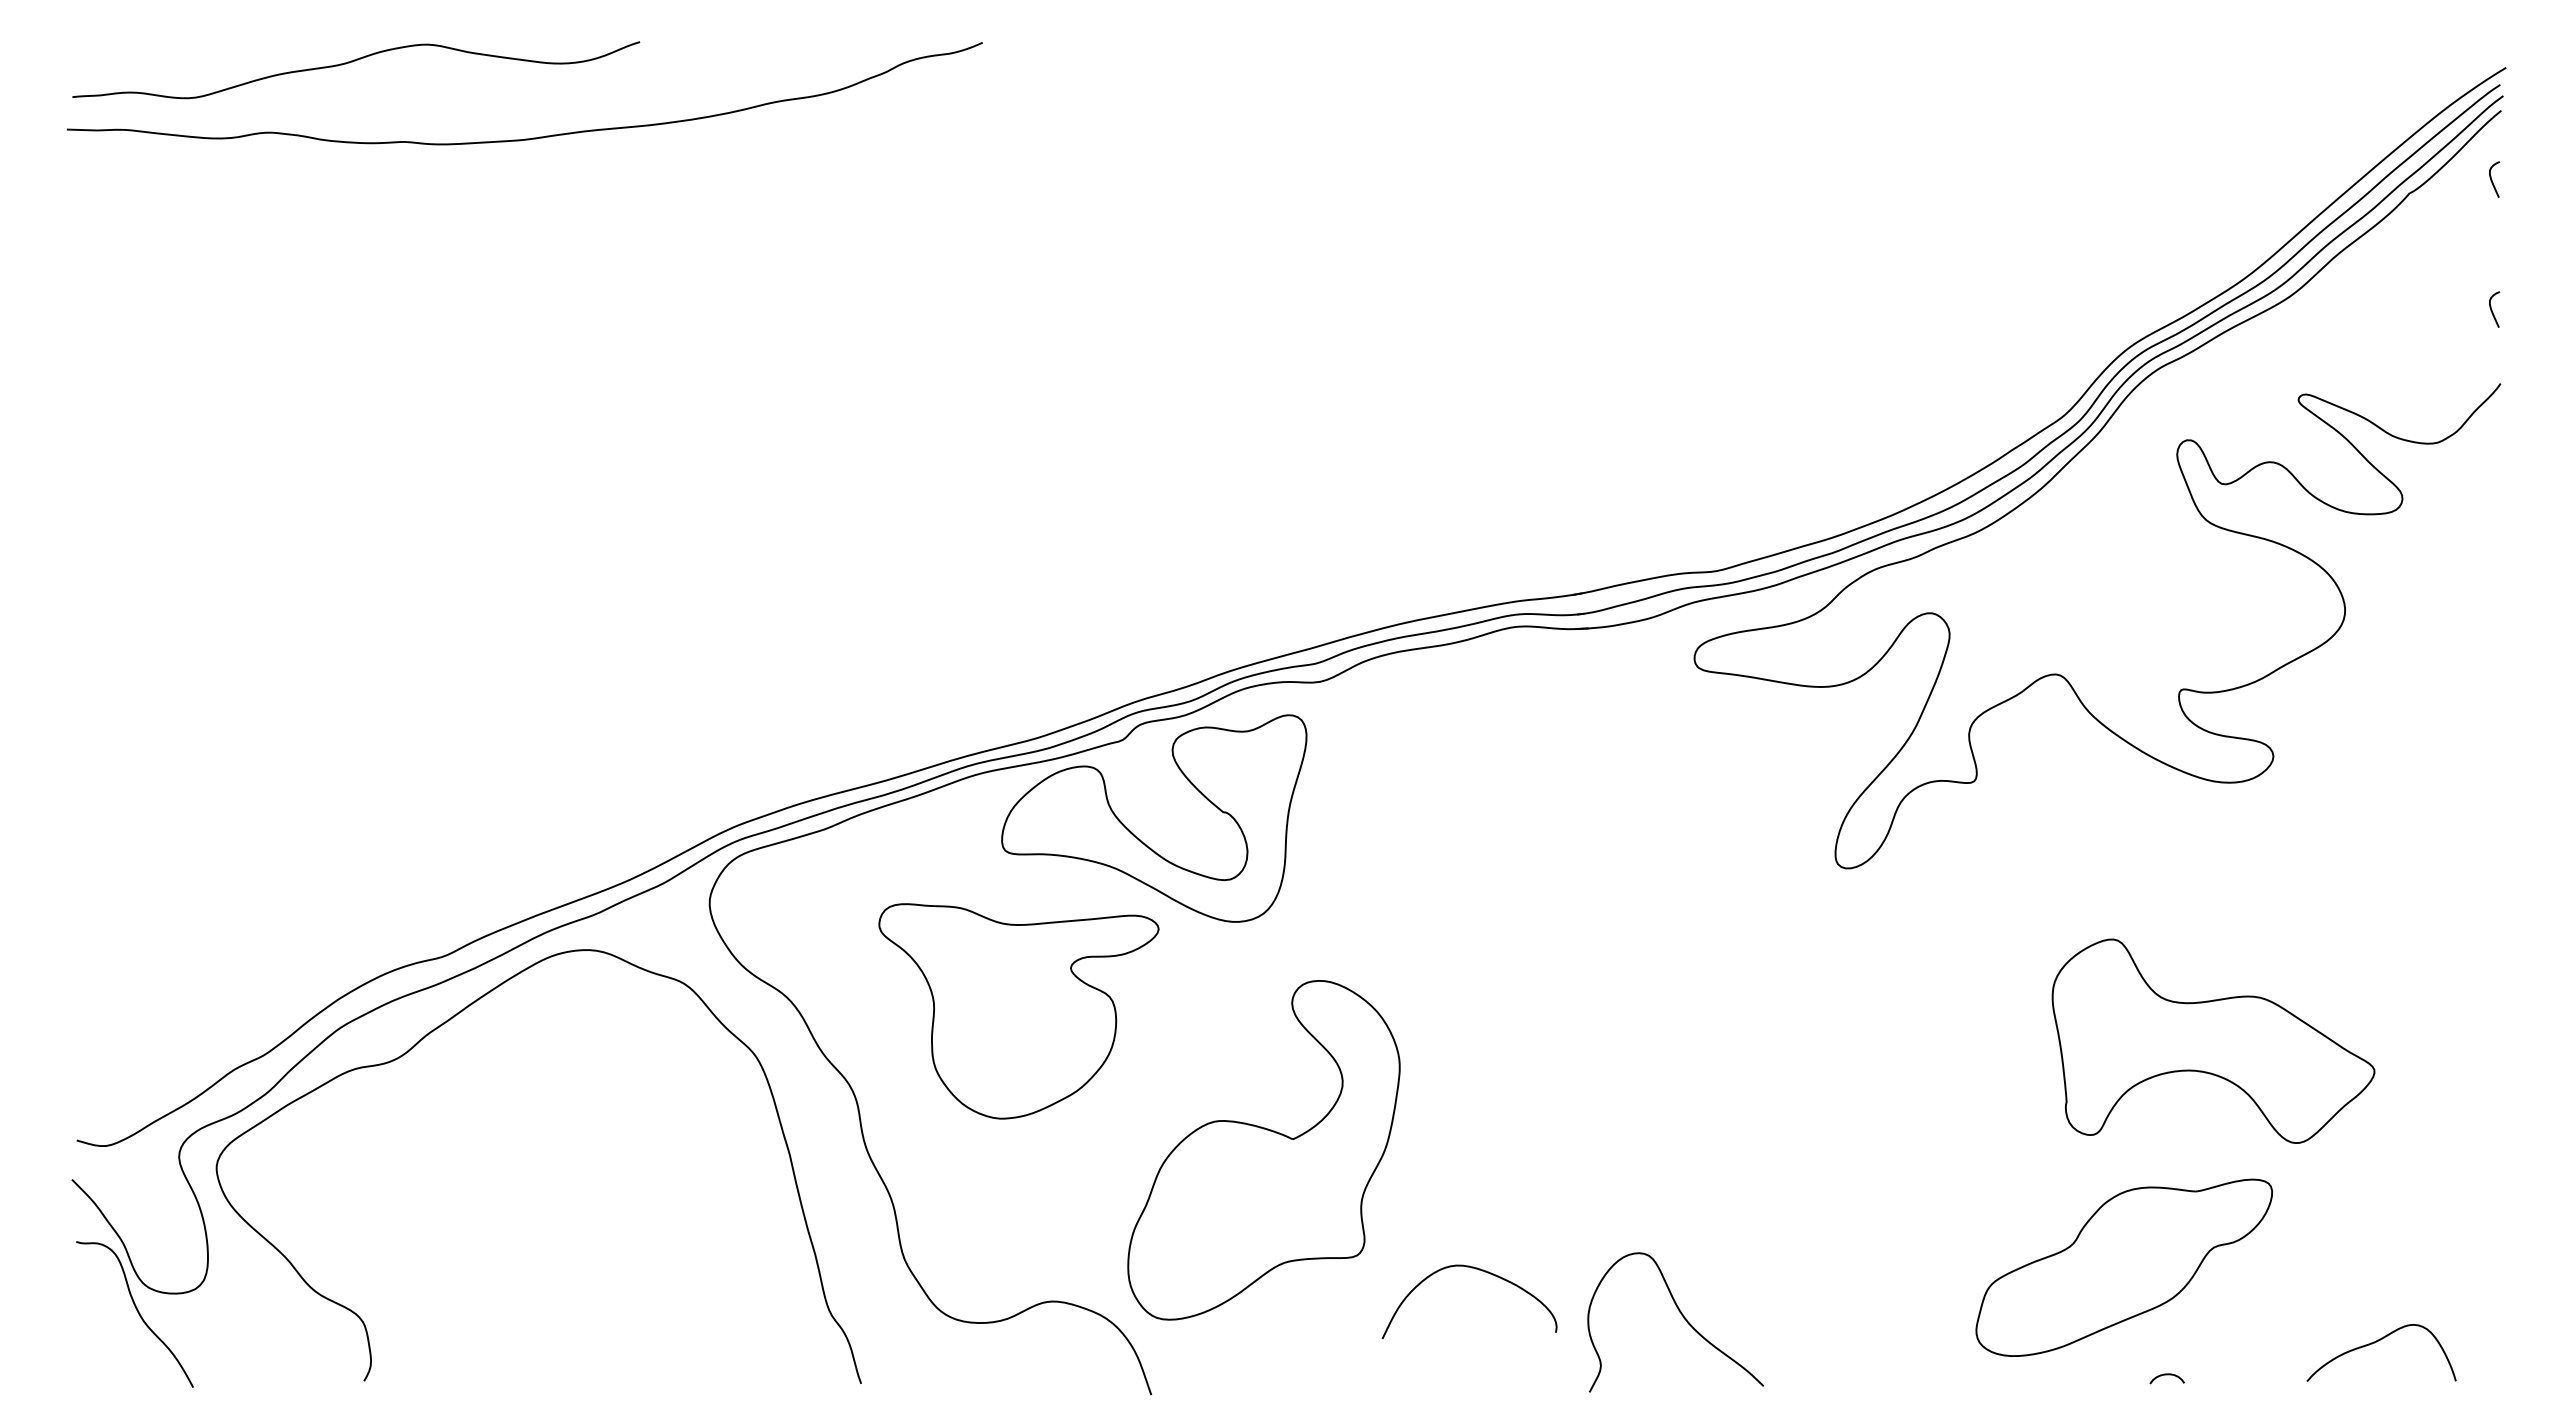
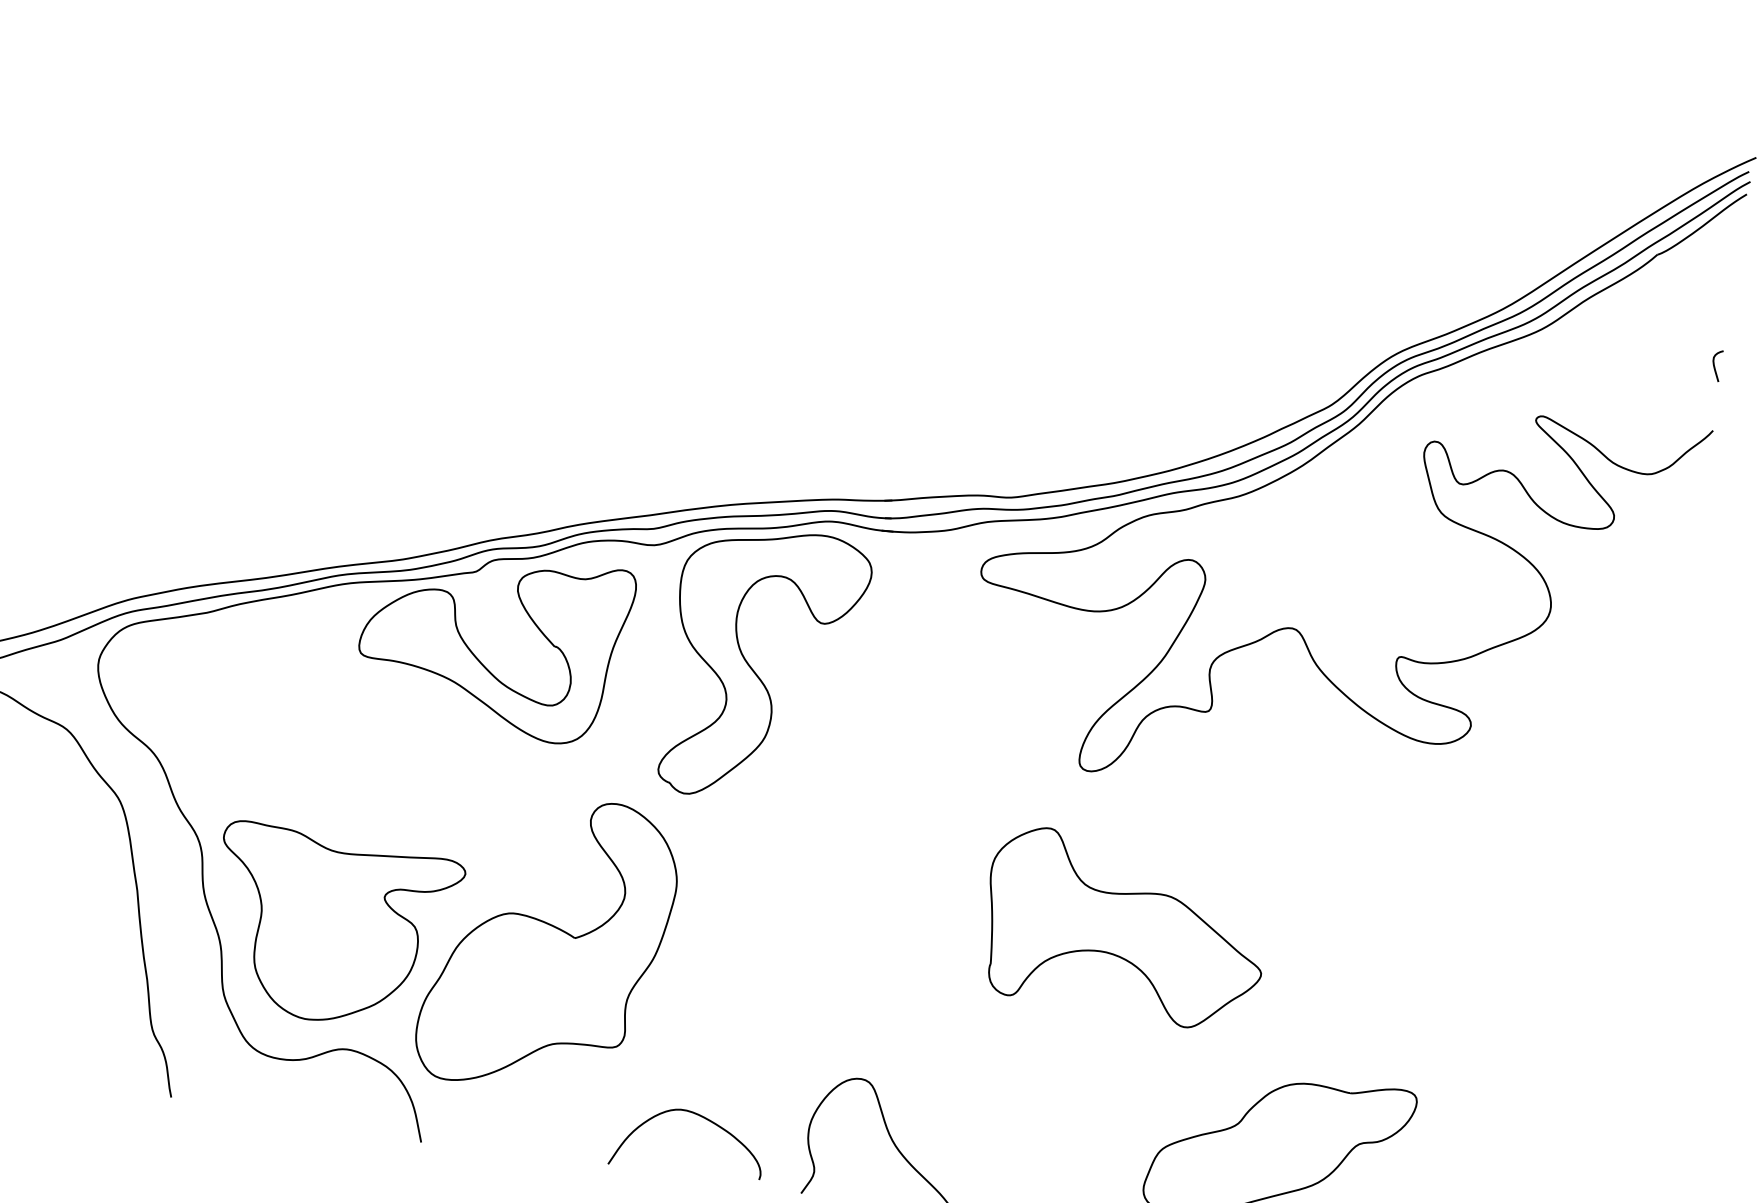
curve: (2492, 179) -> (1730, 252), removed
part: (1454, 809) -> (755, 672), added
part: (1018, 1011) -> (333, 928), moved
part: (2213, 1040) -> (1125, 928), moved
curve: (1475, 1269) -> (697, 1115), moved

